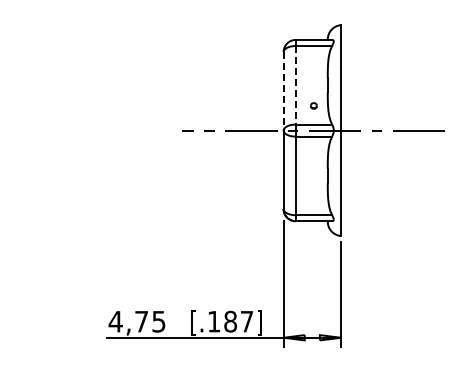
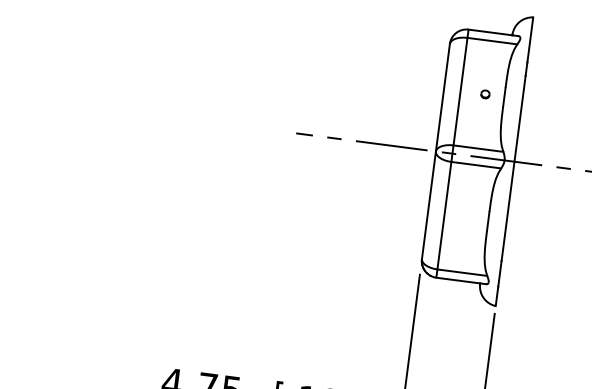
line: (295, 85) -> (460, 91), dashed -> solid
line: (283, 91) -> (442, 97), dashed -> solid
part: (313, 105) -> (484, 93), moved

